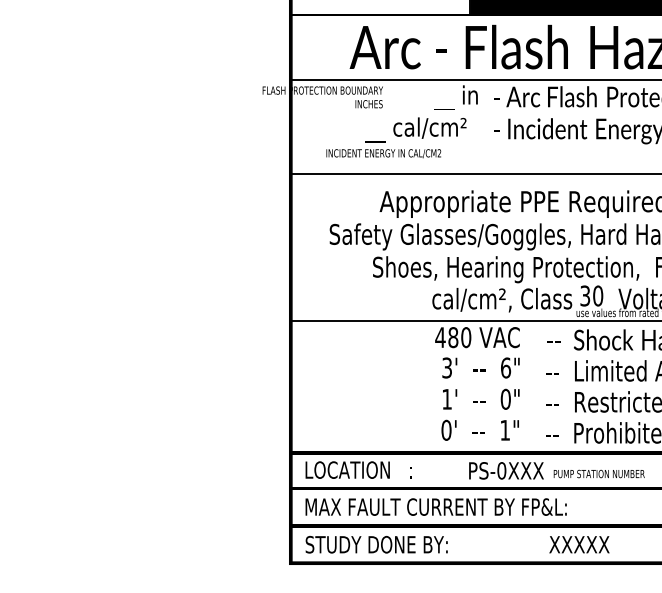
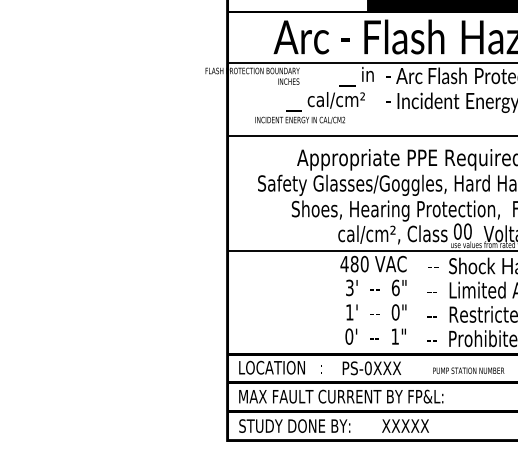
text: (585, 295) -> (457, 231), 30 -> 00
text: (506, 470) -> (371, 368), moved
text: (579, 544) -> (405, 425), moved

